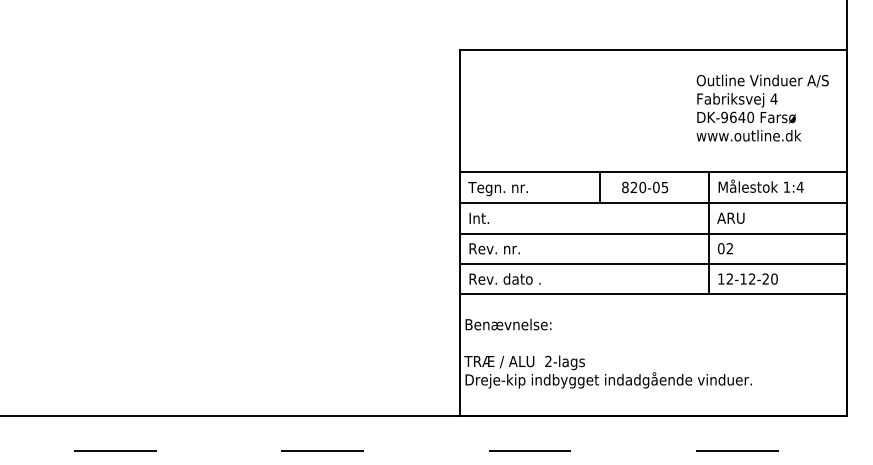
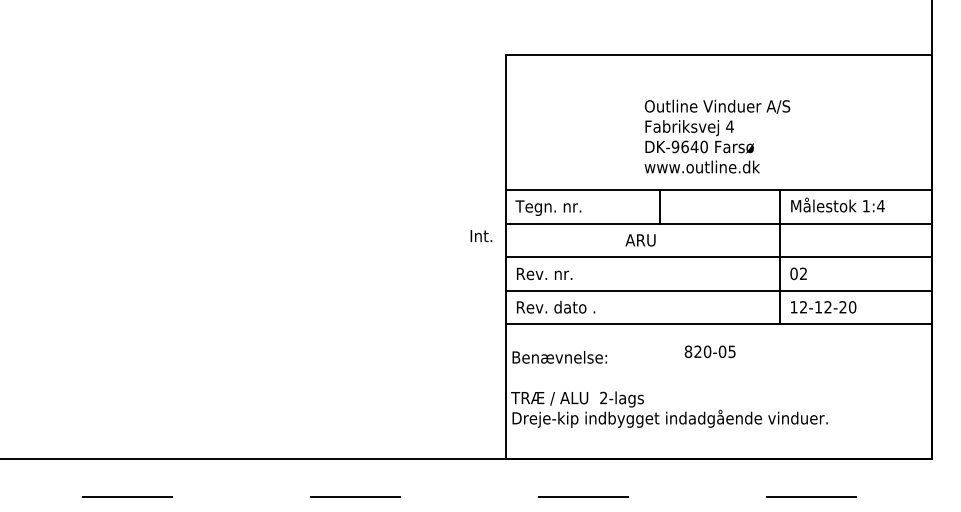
text: (762, 107) -> (717, 135), moved
text: (645, 187) -> (710, 351), moved
text: (730, 217) -> (640, 239), moved
text: (478, 218) -> (480, 236), moved

